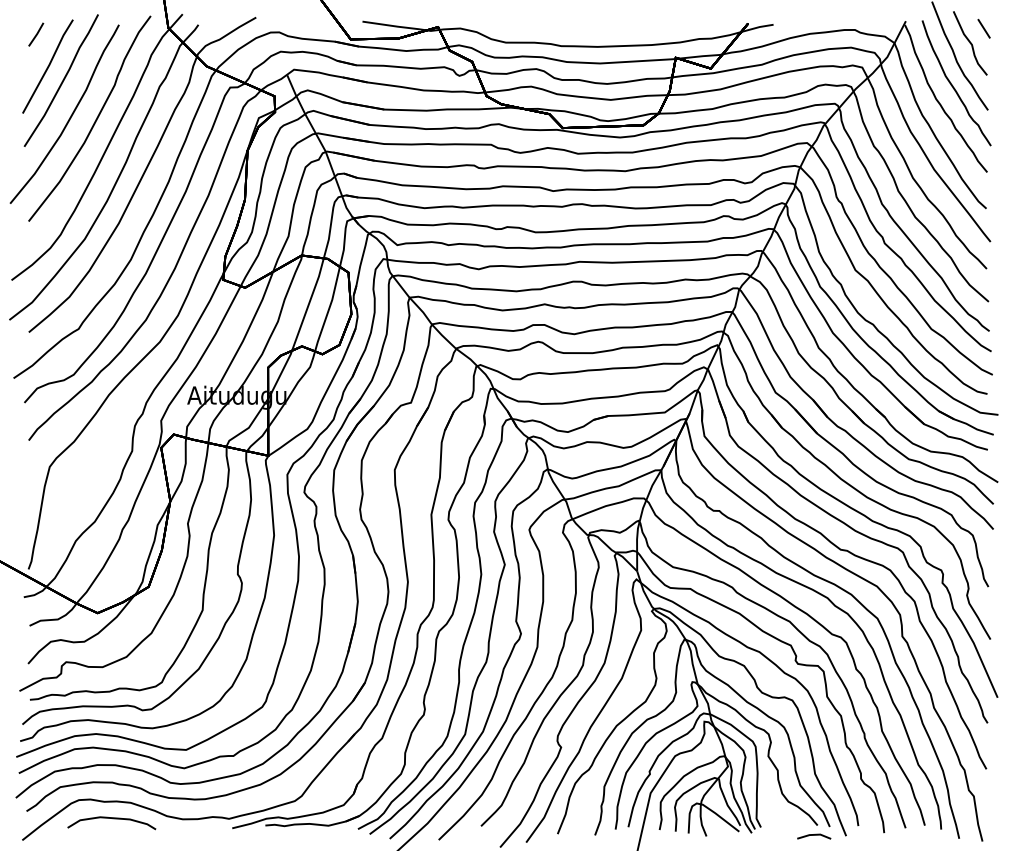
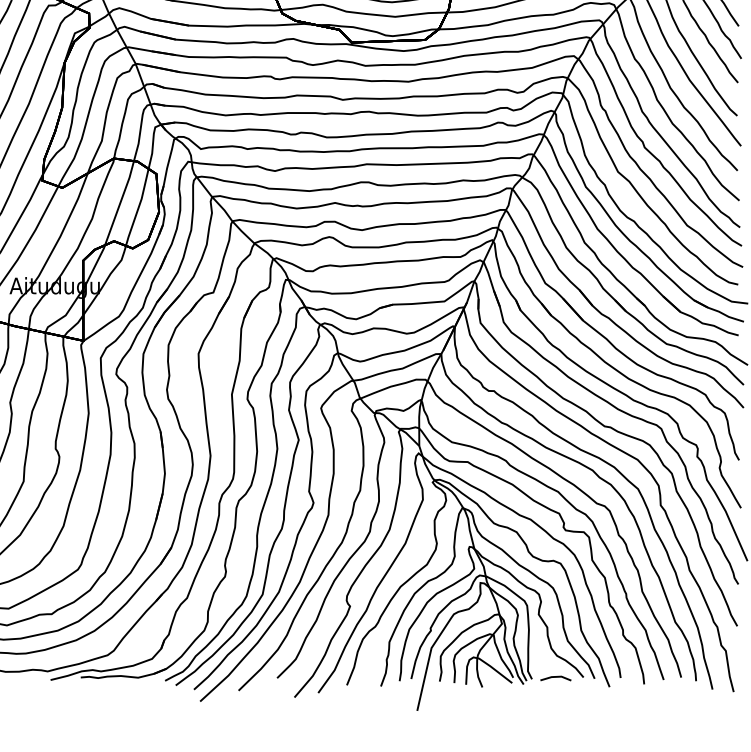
line: (814, 835) -> (556, 677), moved

